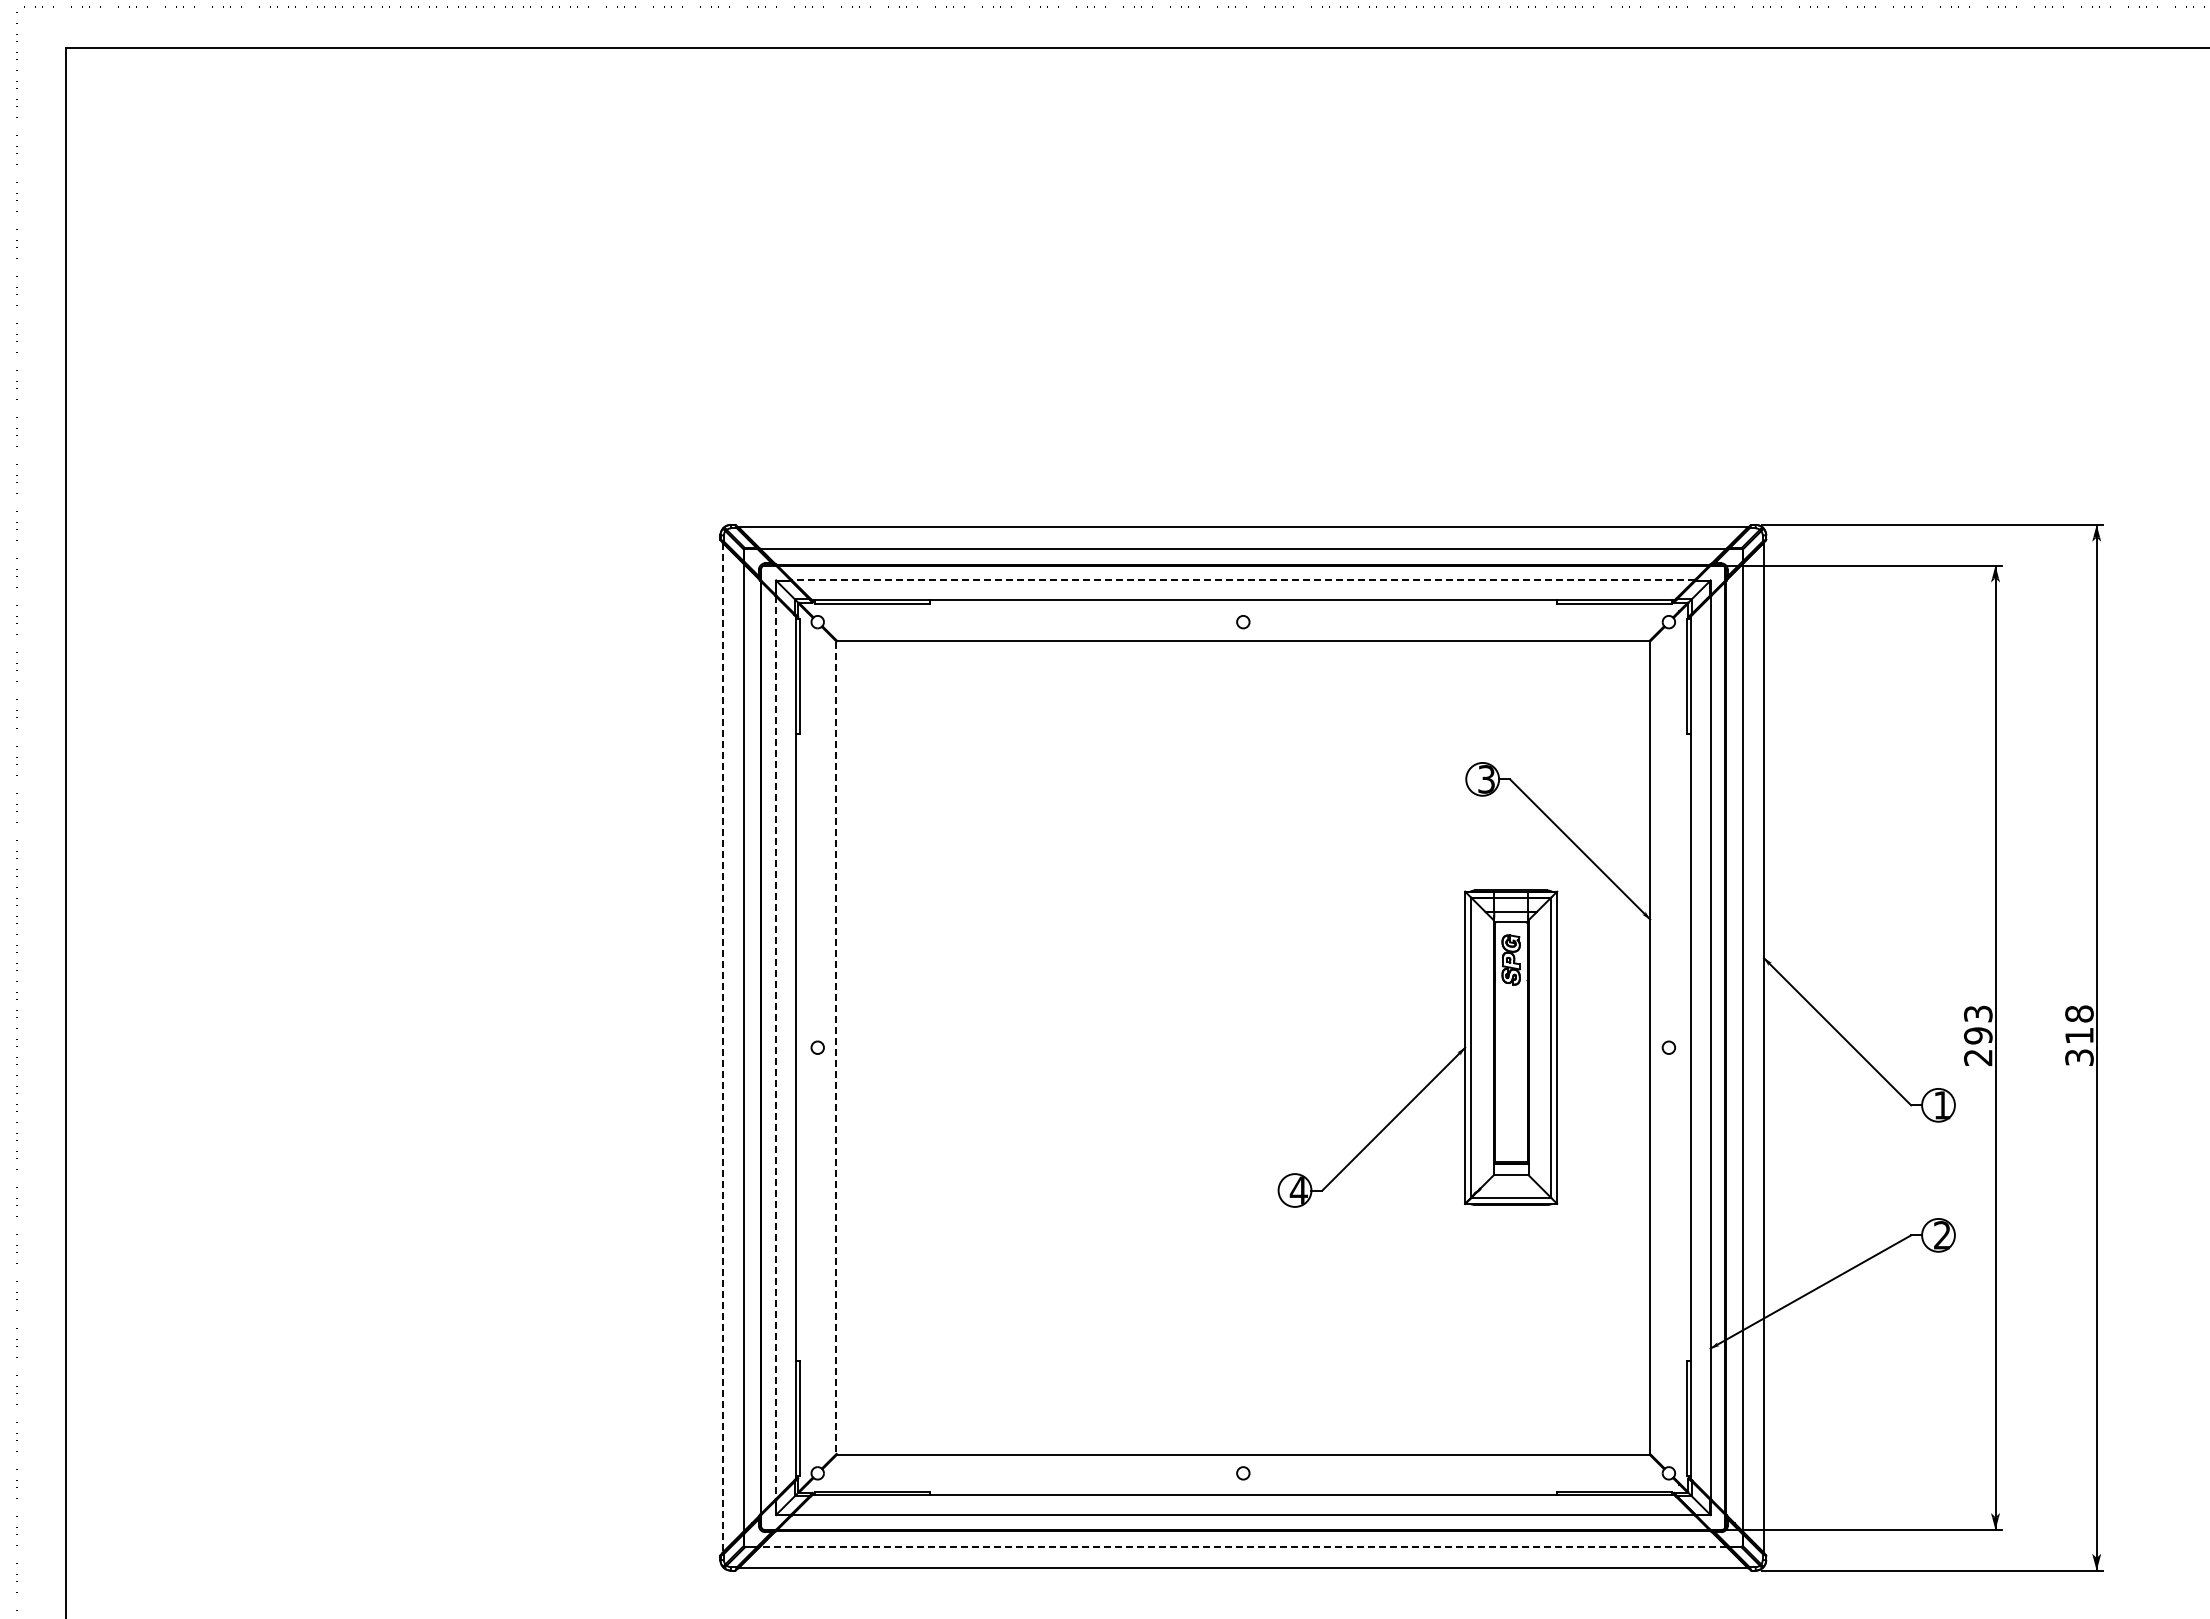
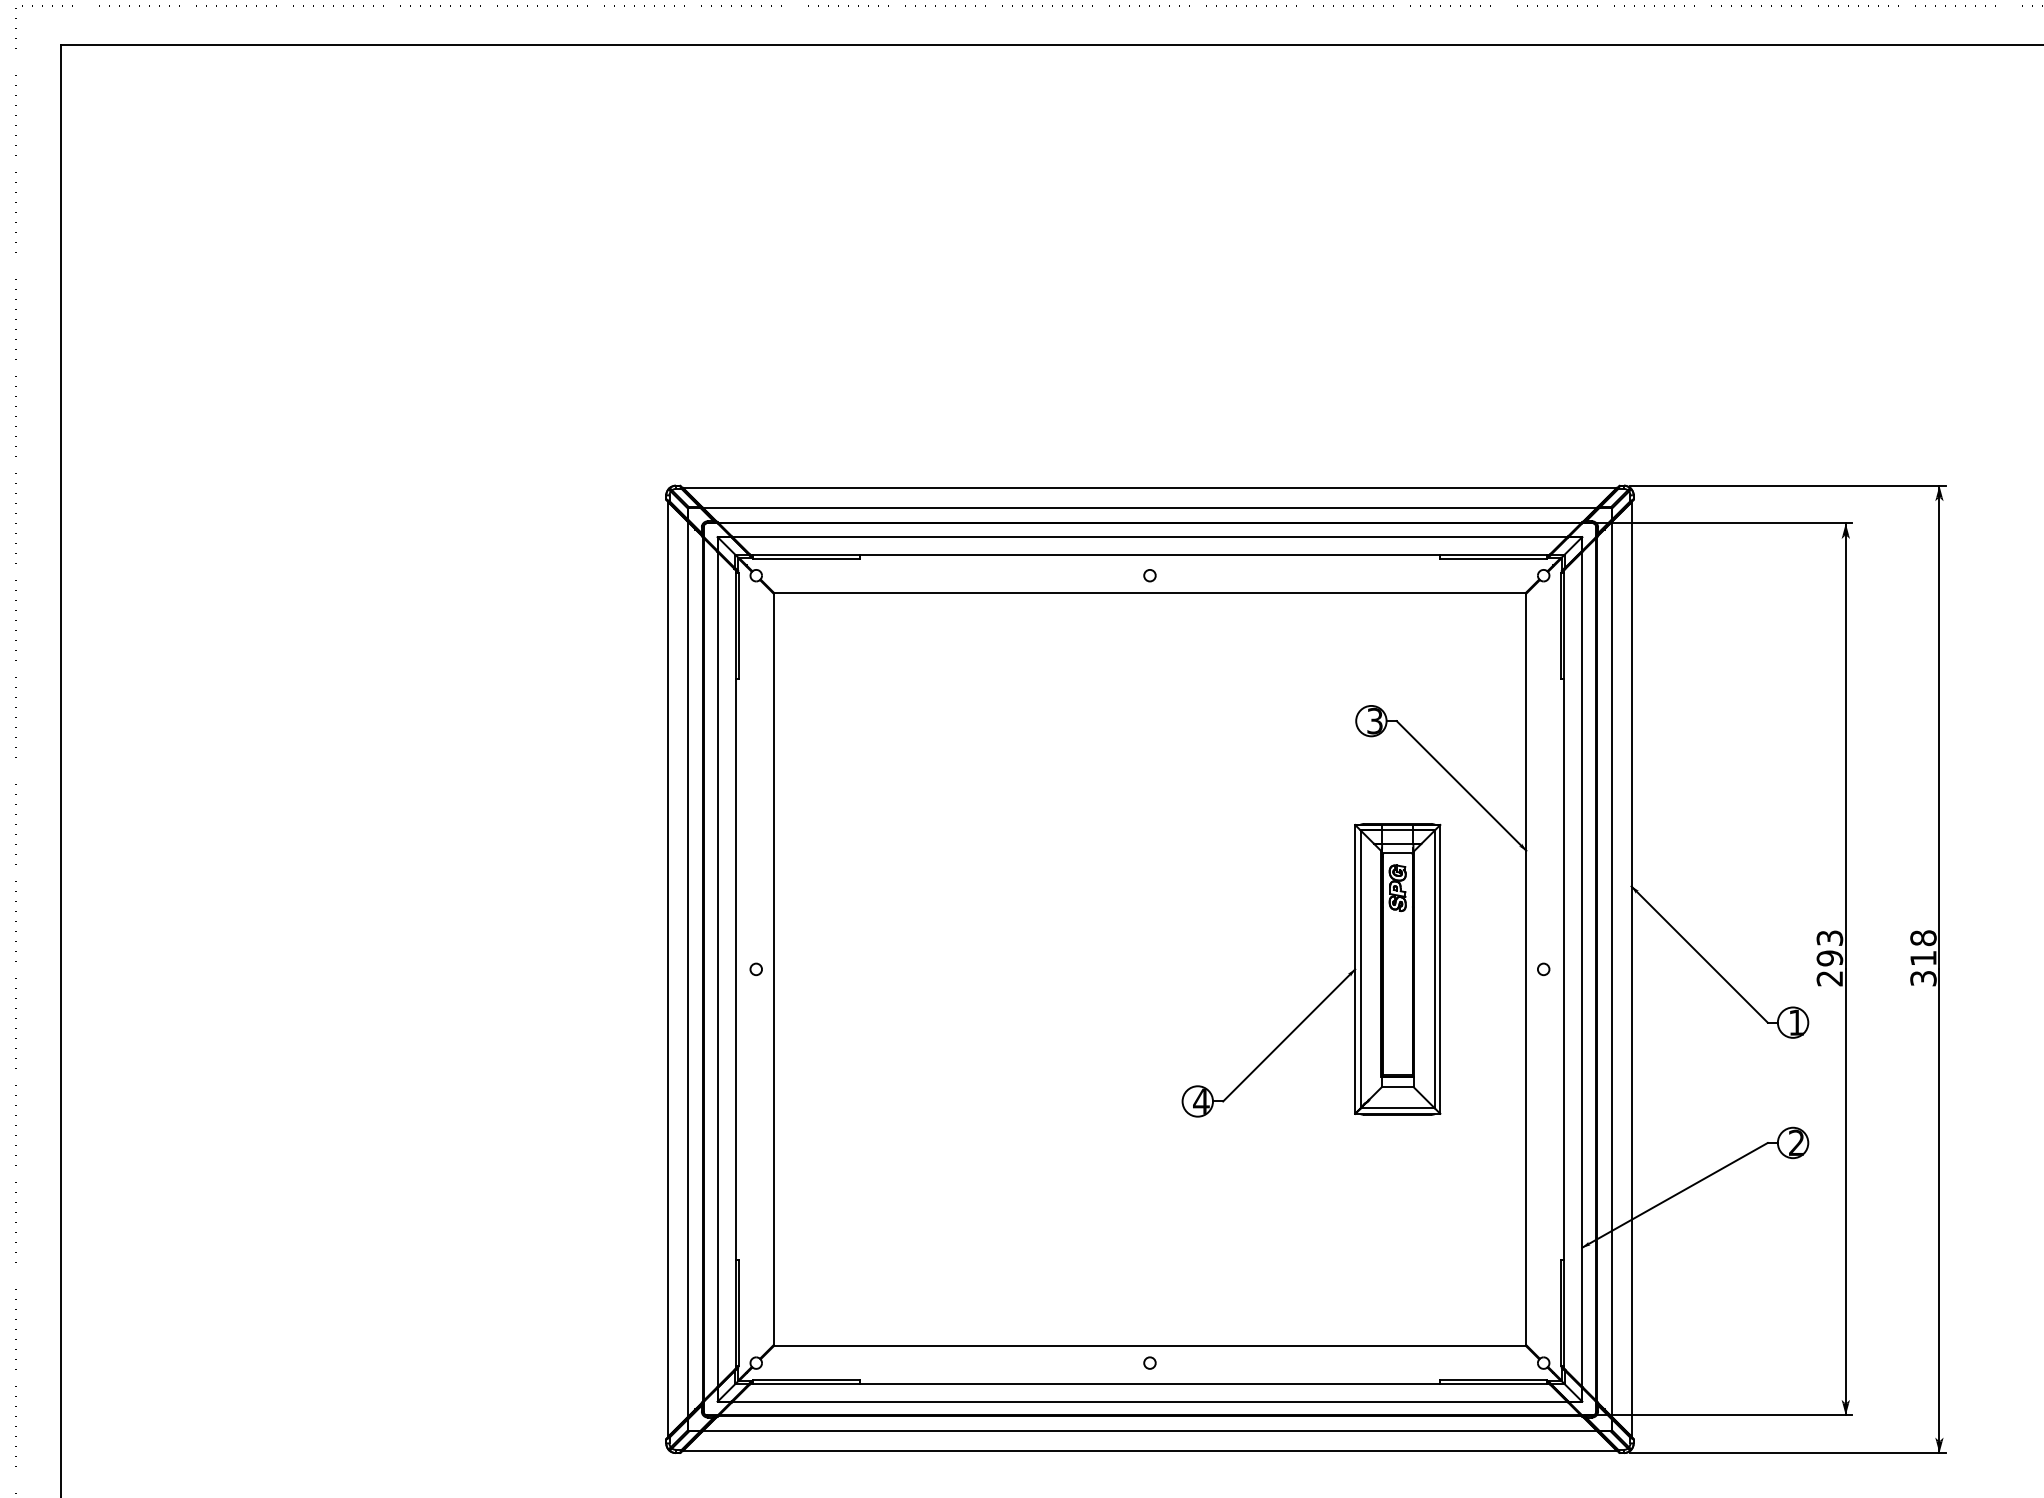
line: (1243, 580) -> (1150, 537), dashed -> solid
line: (722, 1047) -> (668, 969), dashed -> solid
line: (776, 1047) -> (718, 969), dashed -> solid
line: (836, 1048) -> (773, 970), dashed -> solid
line: (1242, 1546) -> (1149, 1430), dashed -> solid

